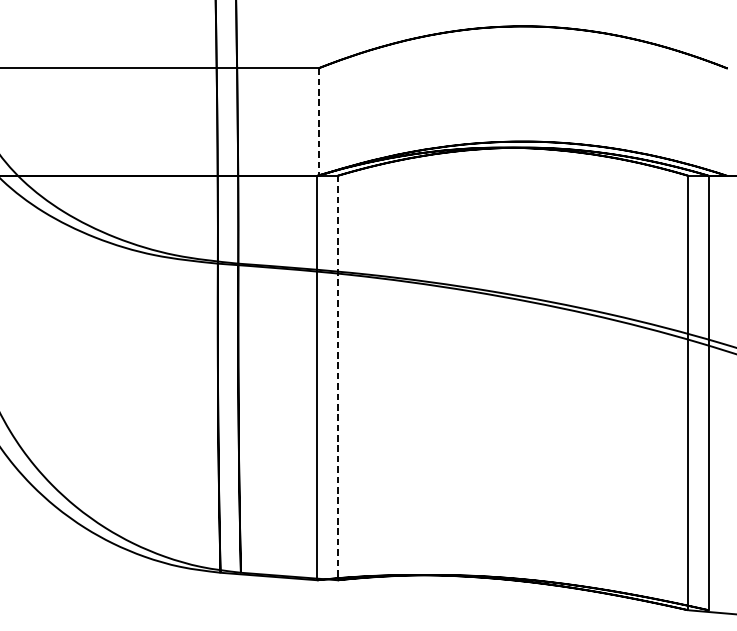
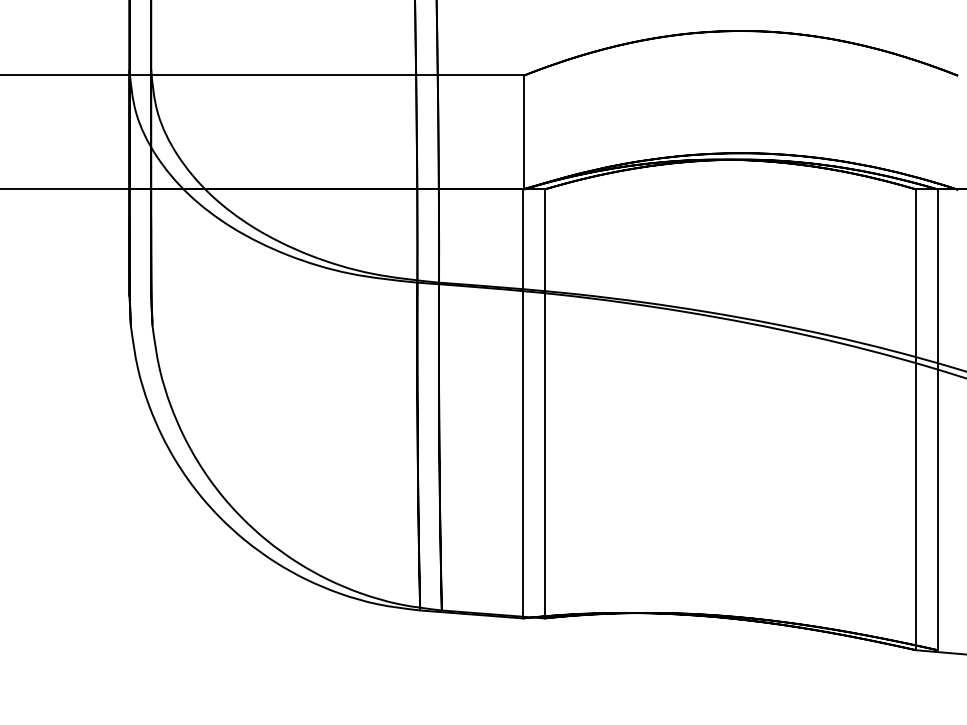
line: (318, 122) -> (524, 132), dashed -> solid
line: (337, 378) -> (544, 404), dashed -> solid

